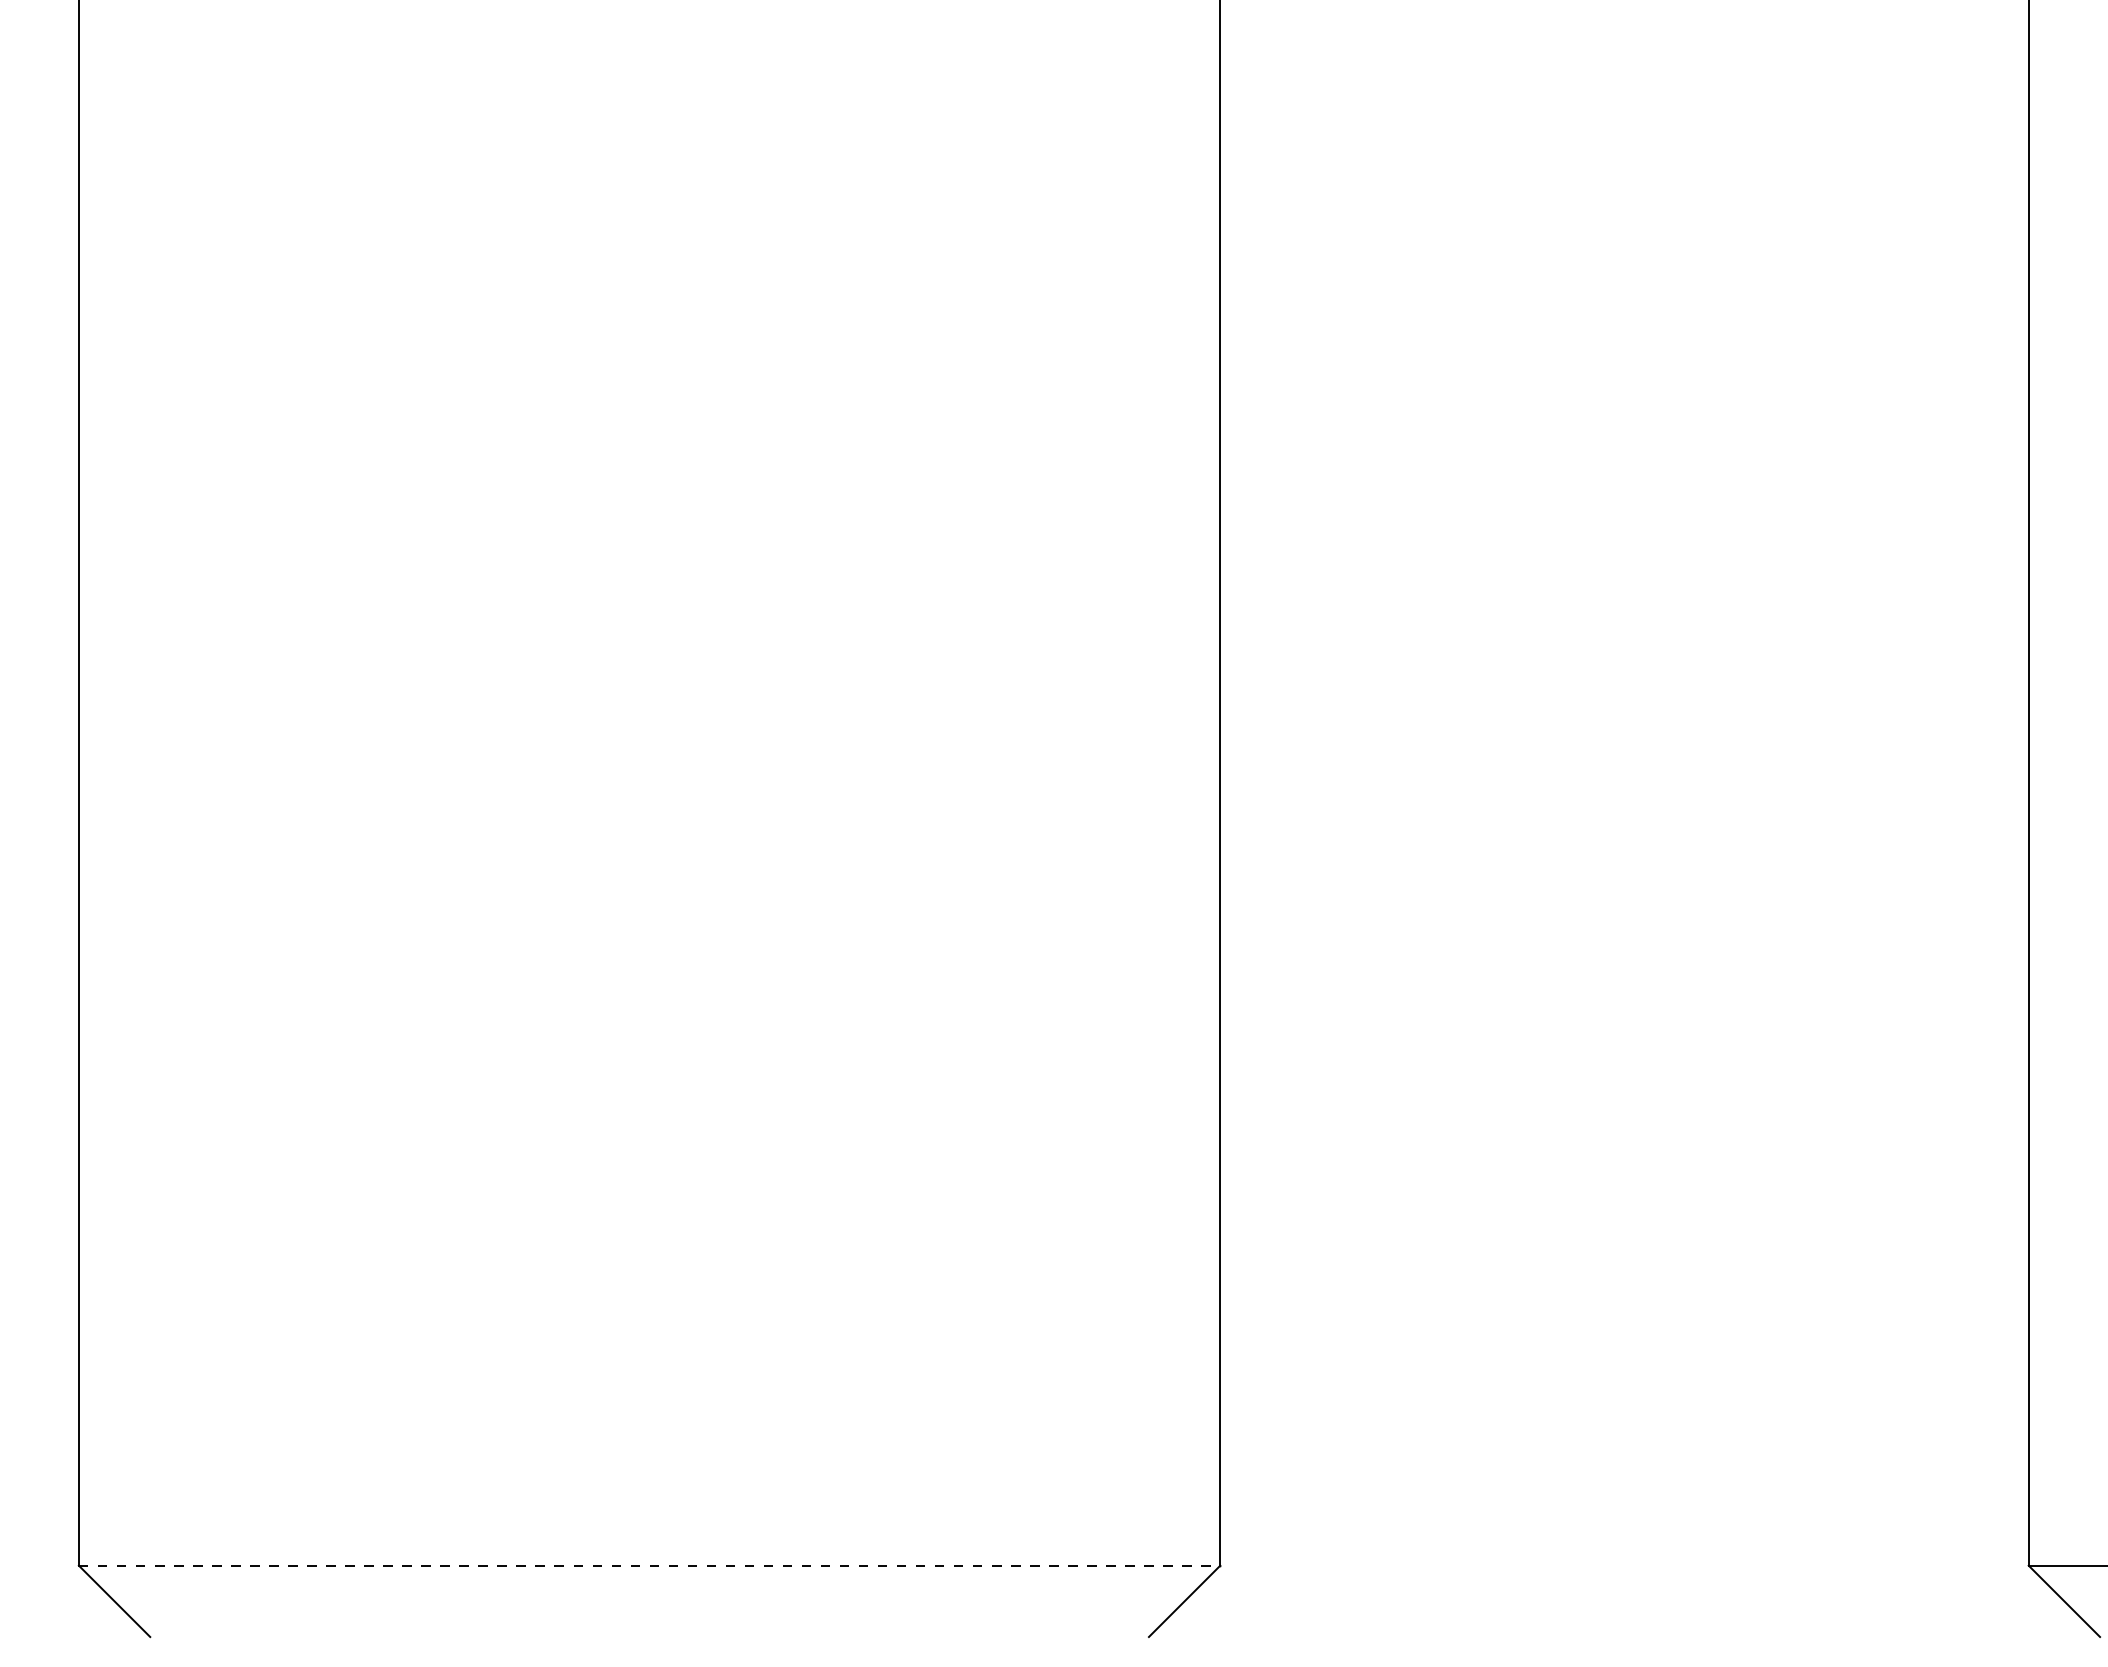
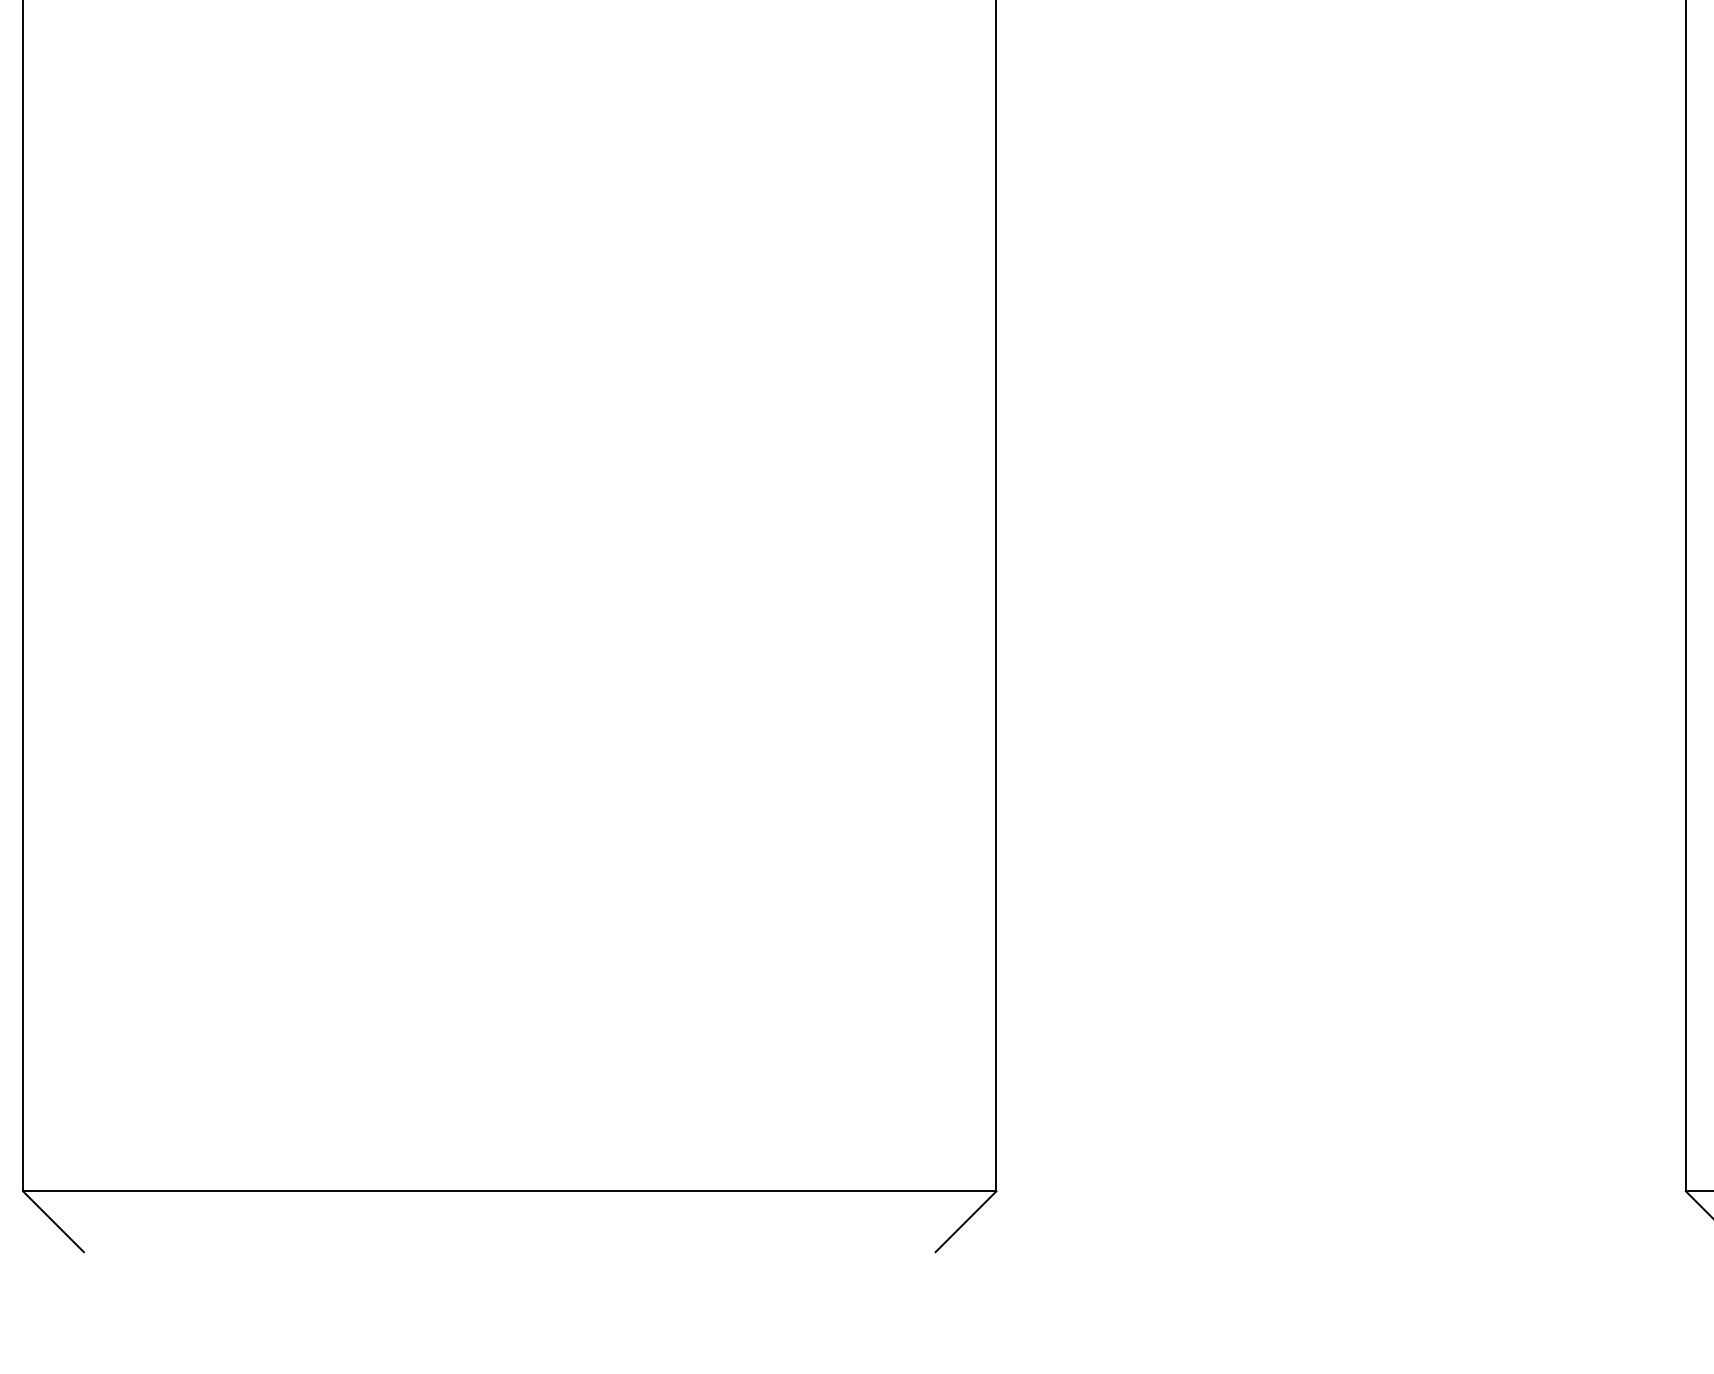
line: (649, 1565) -> (509, 1191), dashed -> solid

